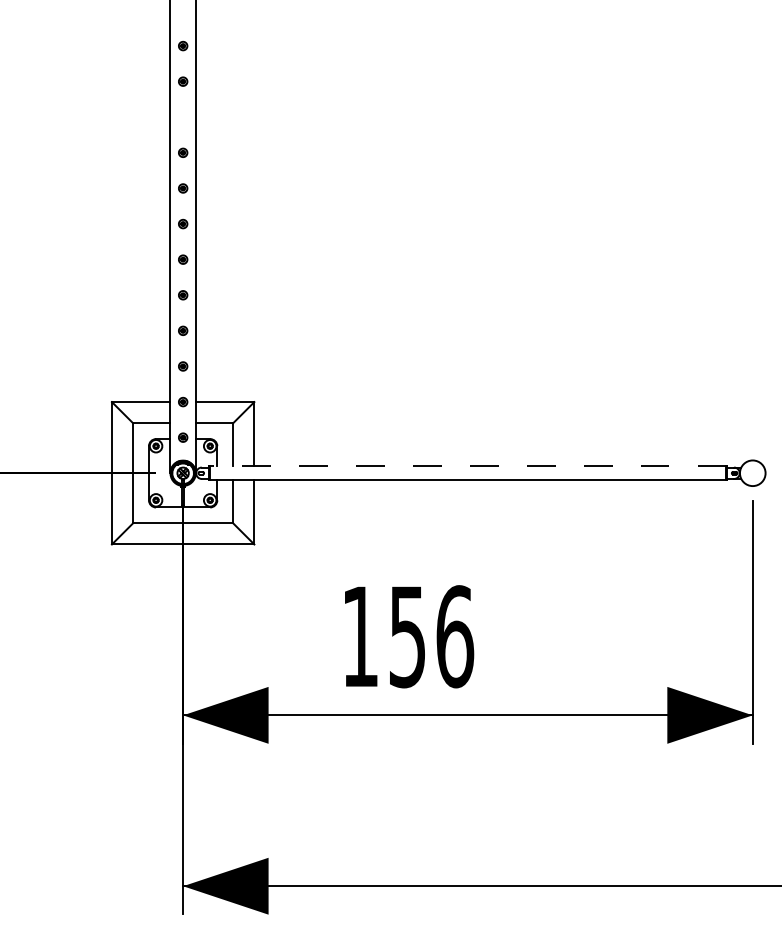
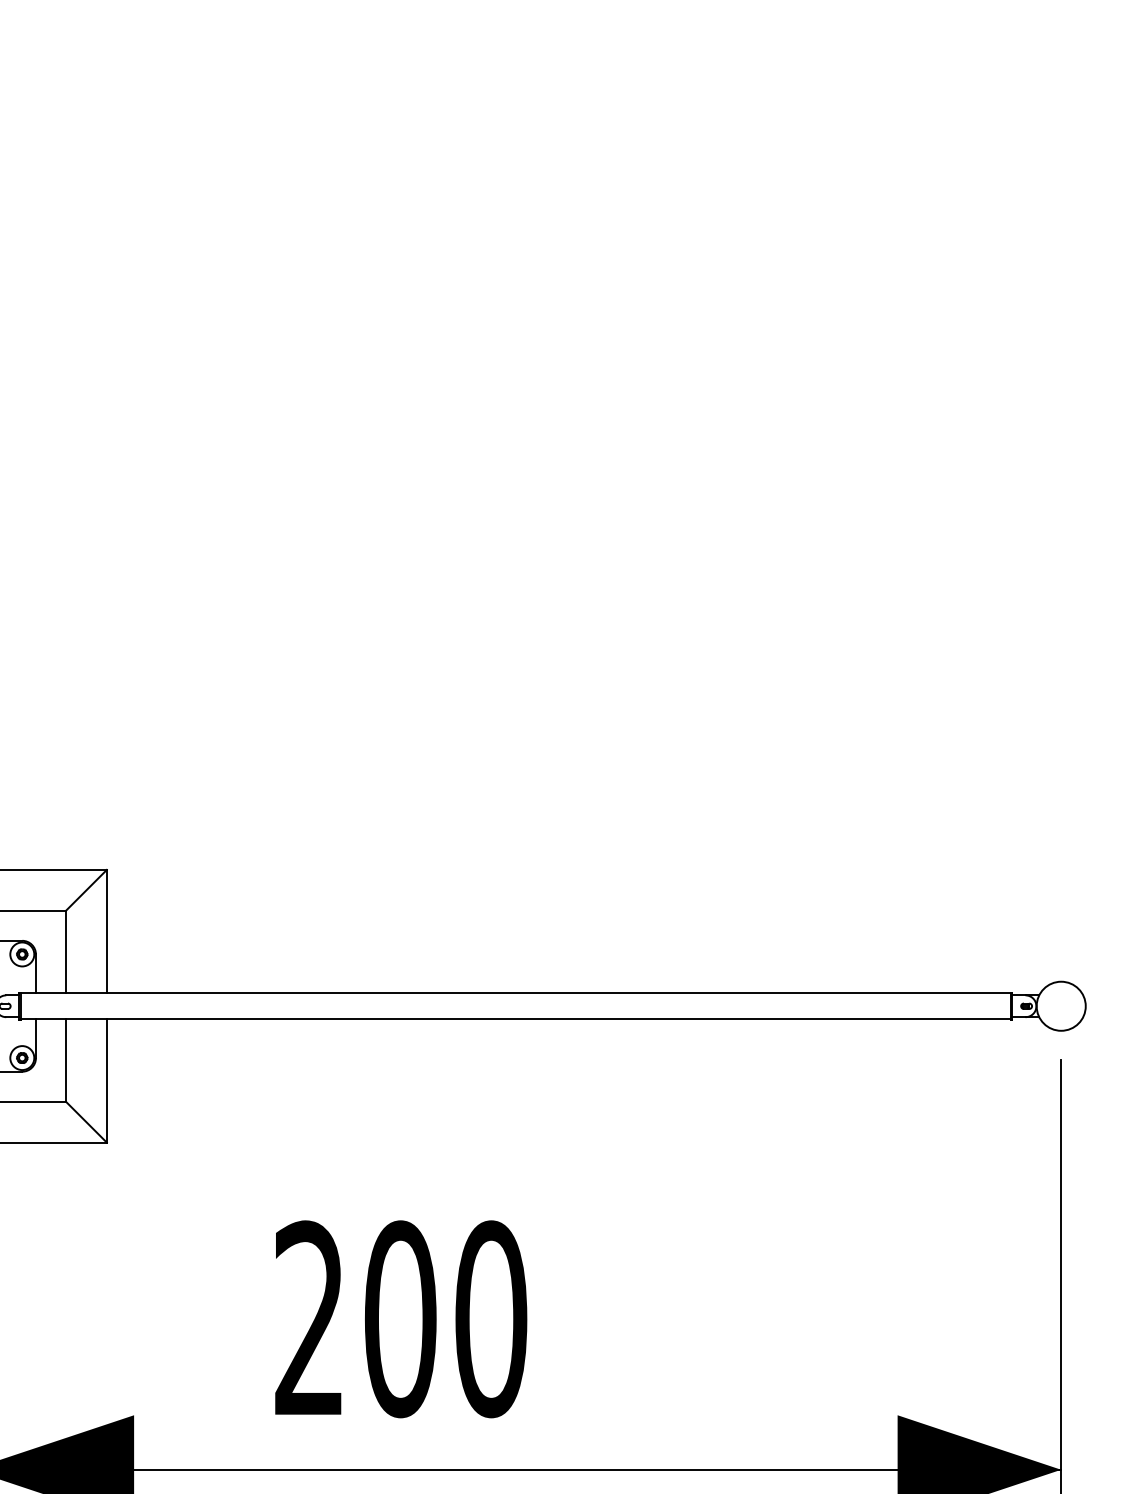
line: (467, 466) -> (514, 993), dashed -> solid
text: (408, 636) -> (402, 1318), 156 -> 200

